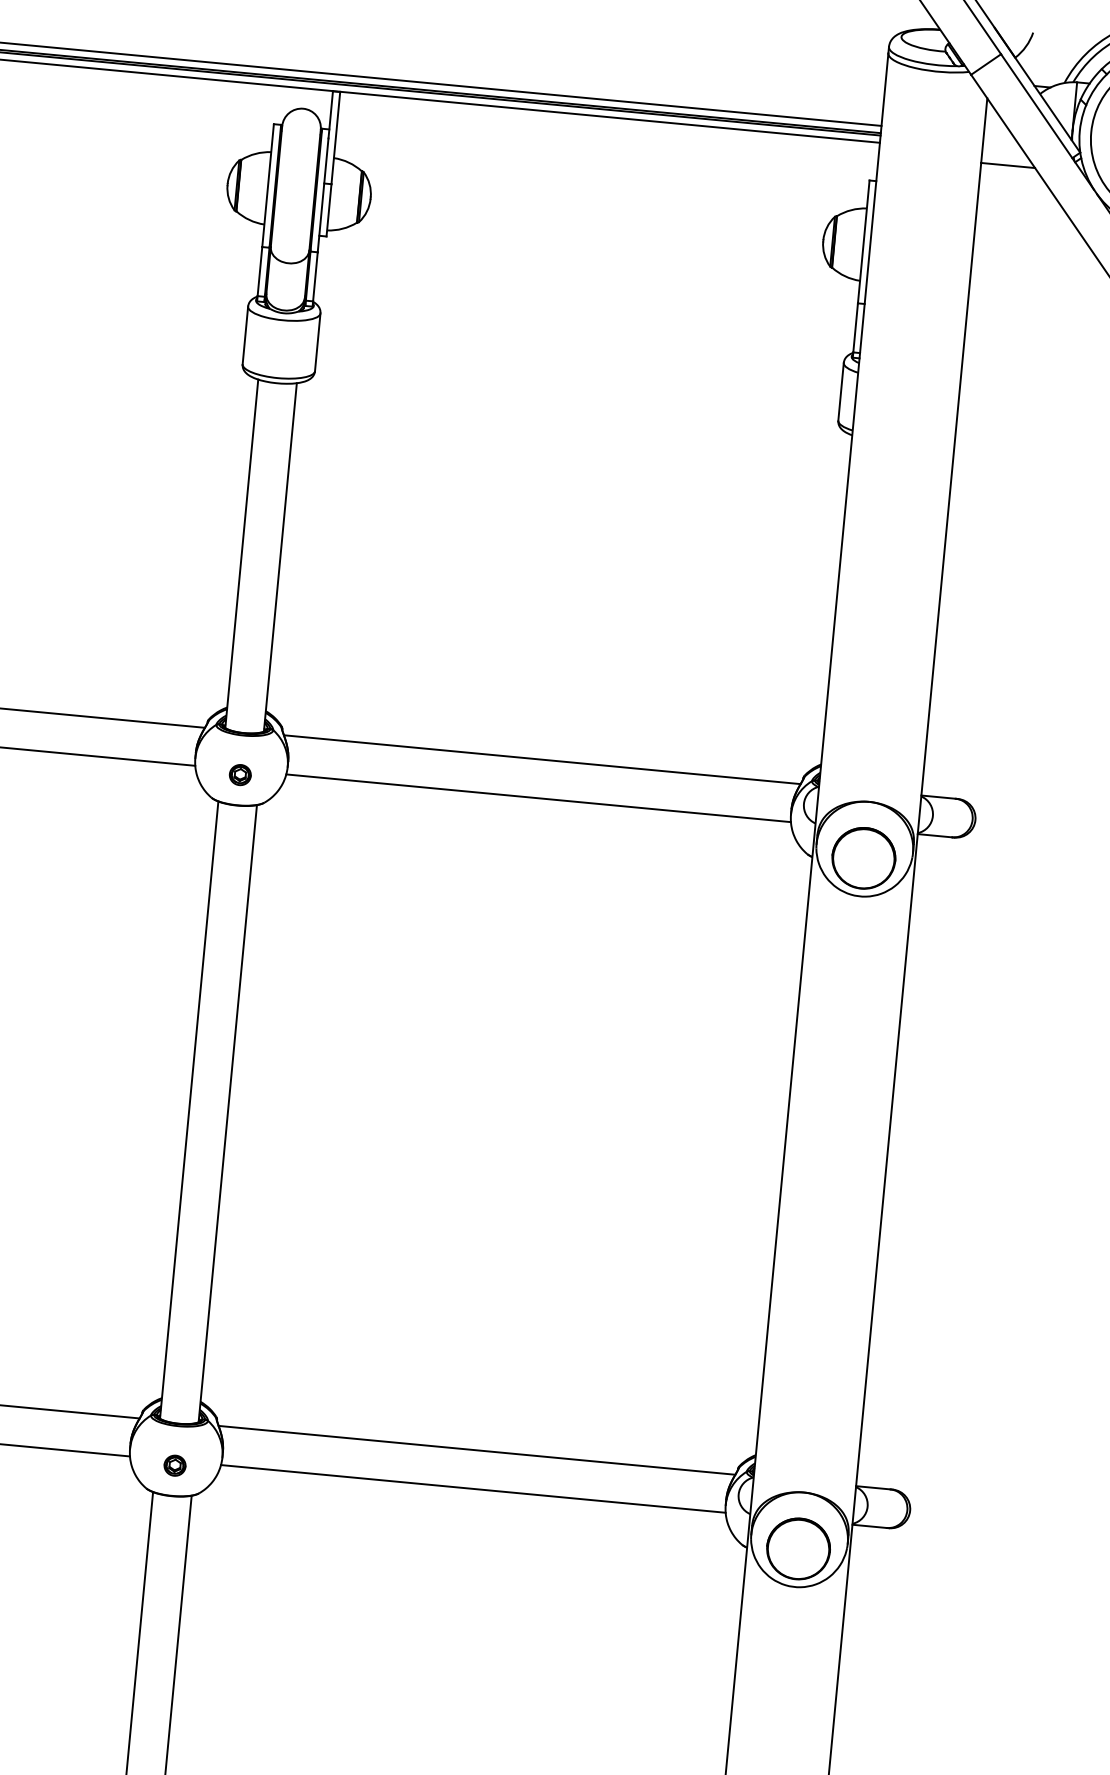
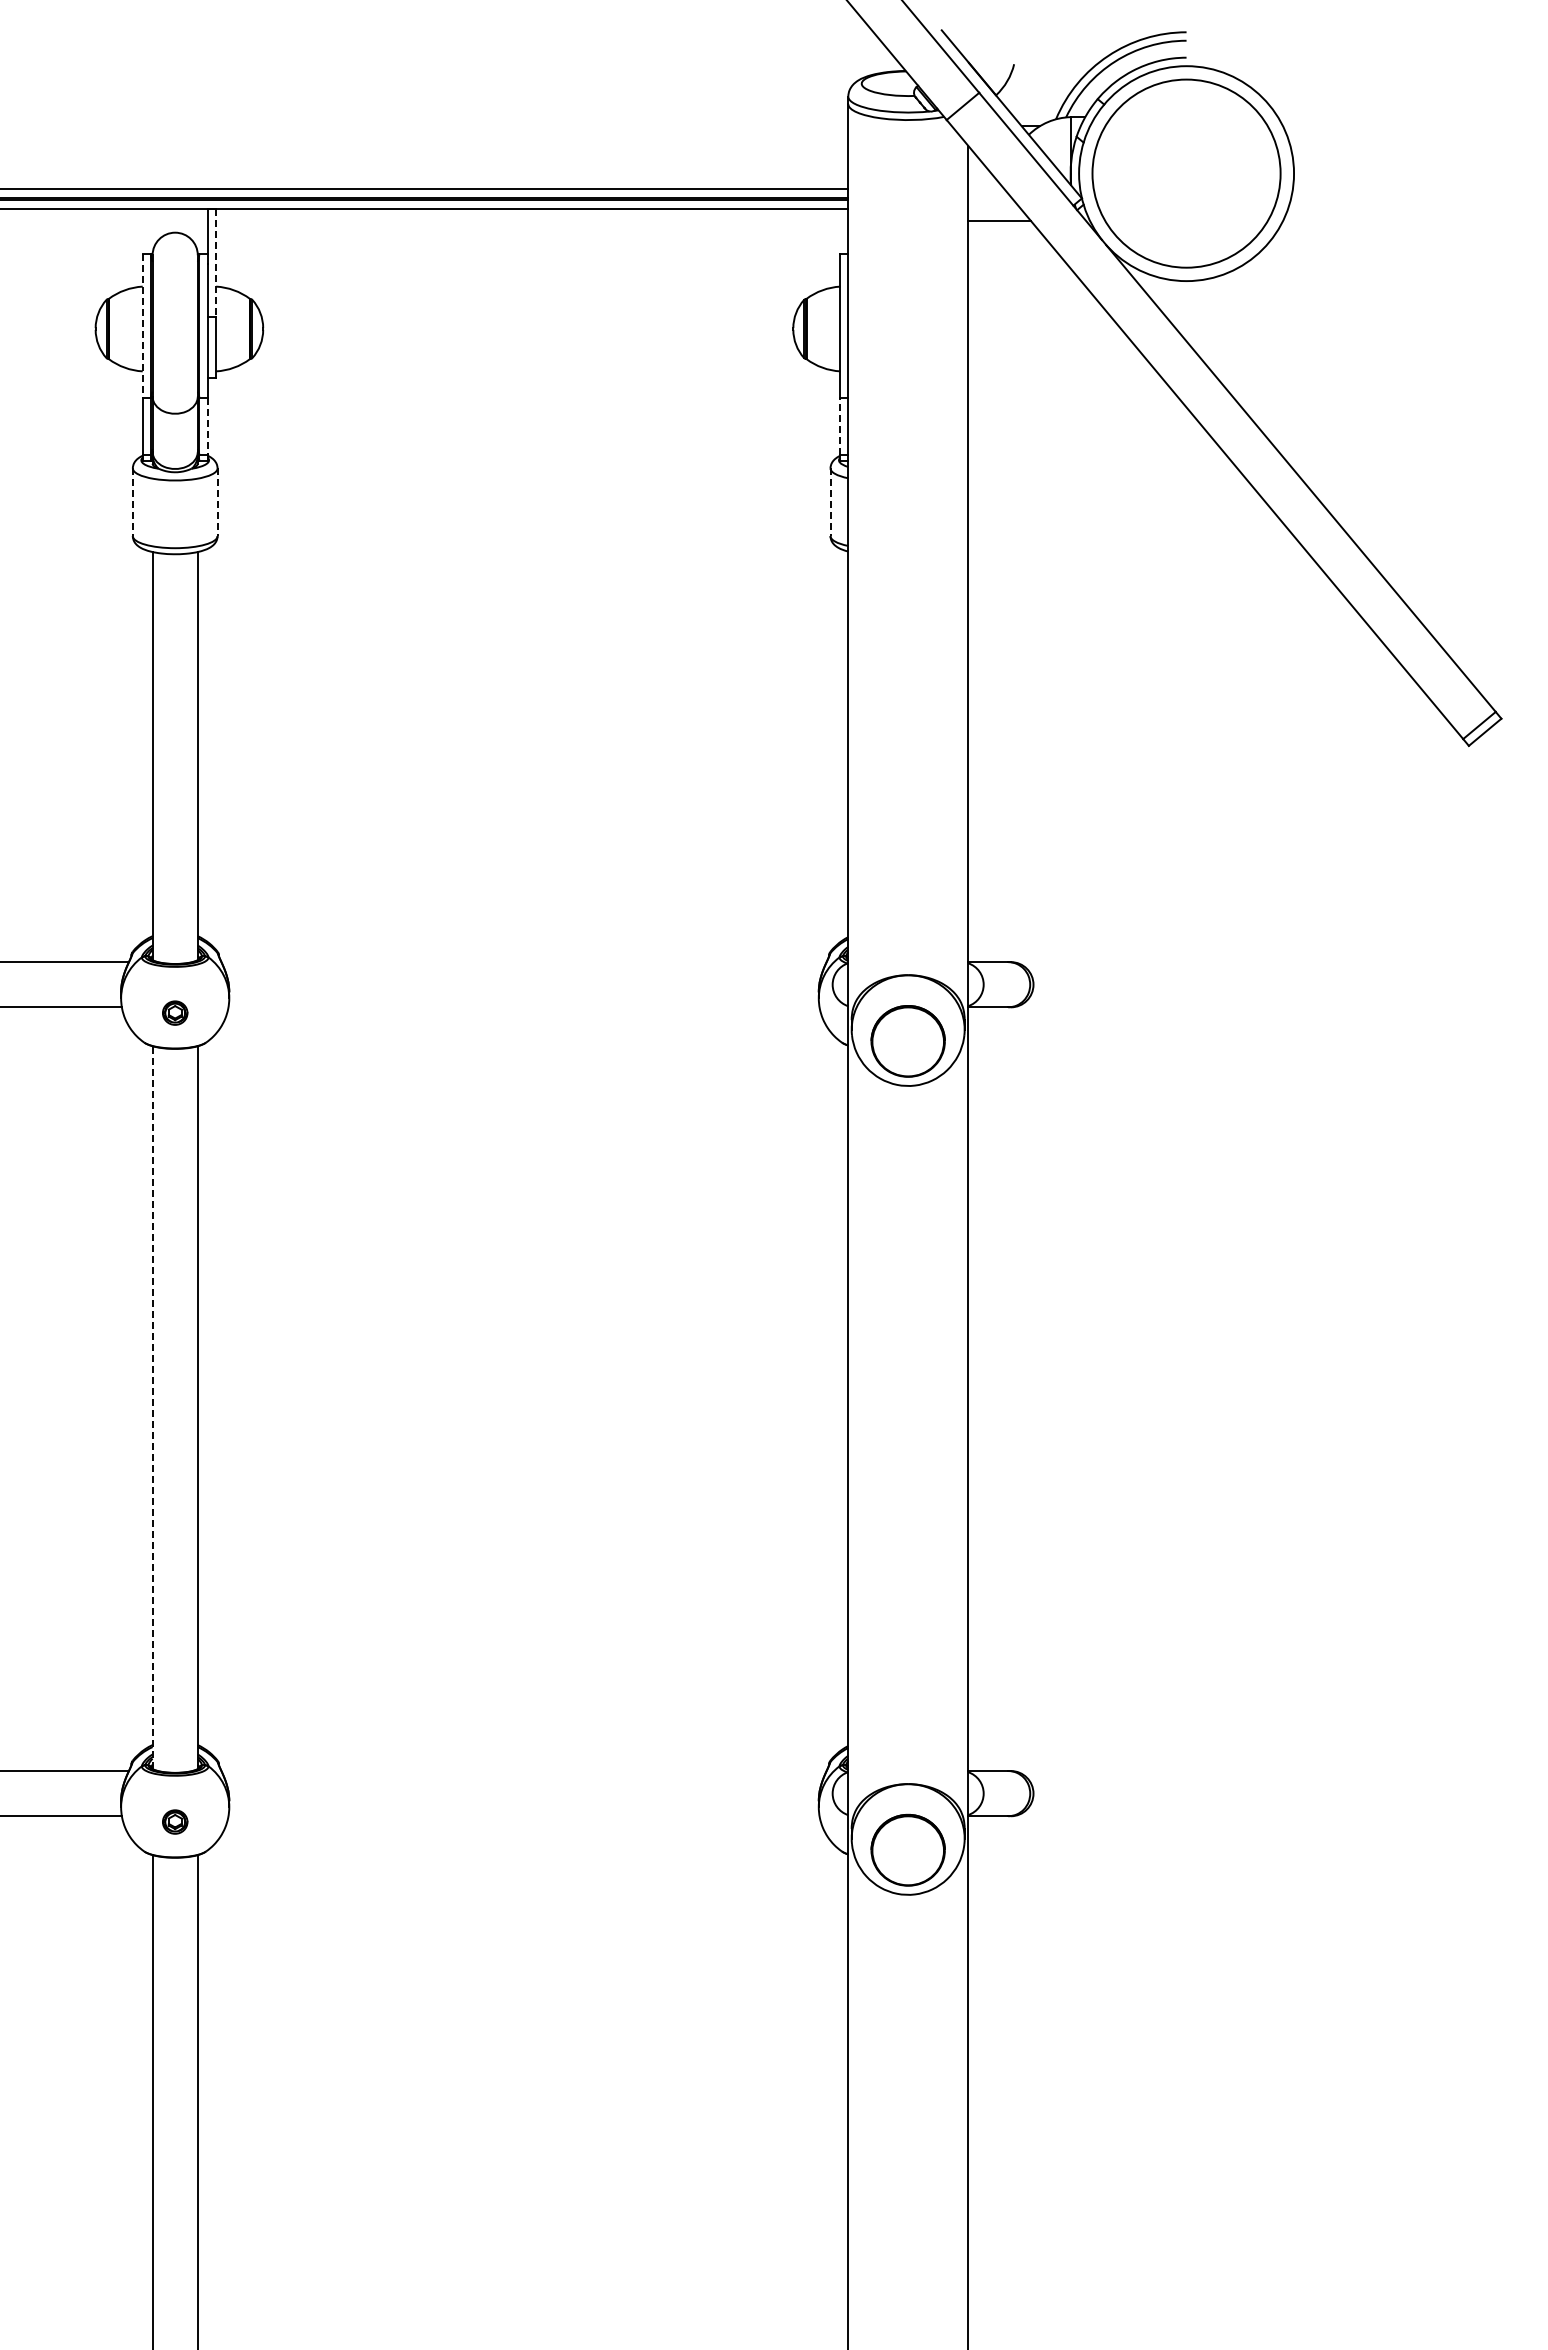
line: (336, 138) -> (216, 263), solid -> dashed
line: (267, 185) -> (142, 325), solid -> dashed
line: (315, 276) -> (207, 426), solid -> dashed
line: (855, 327) -> (840, 426), solid -> dashed
line: (245, 335) -> (132, 502), solid -> dashed
line: (317, 342) -> (217, 502), solid -> dashed
line: (841, 391) -> (830, 502), solid -> dashed
line: (541, 759) -> (523, 962), removed
line: (538, 798) -> (523, 1007), removed
line: (189, 1109) -> (152, 1407), solid -> dashed
line: (476, 1450) -> (523, 1771), removed
line: (472, 1489) -> (523, 1816), removed

